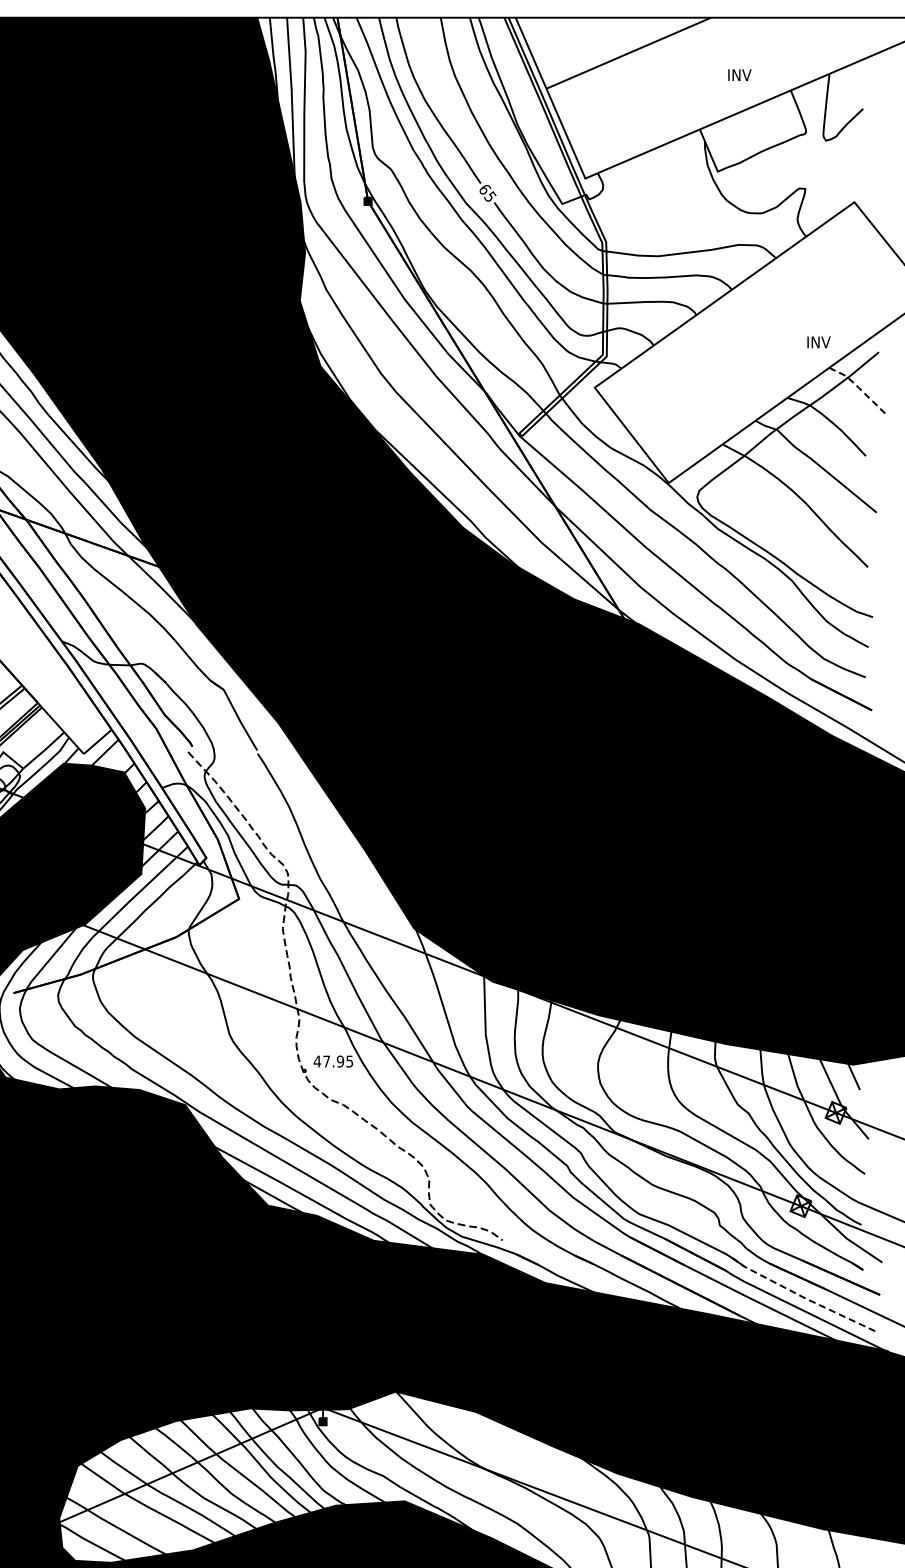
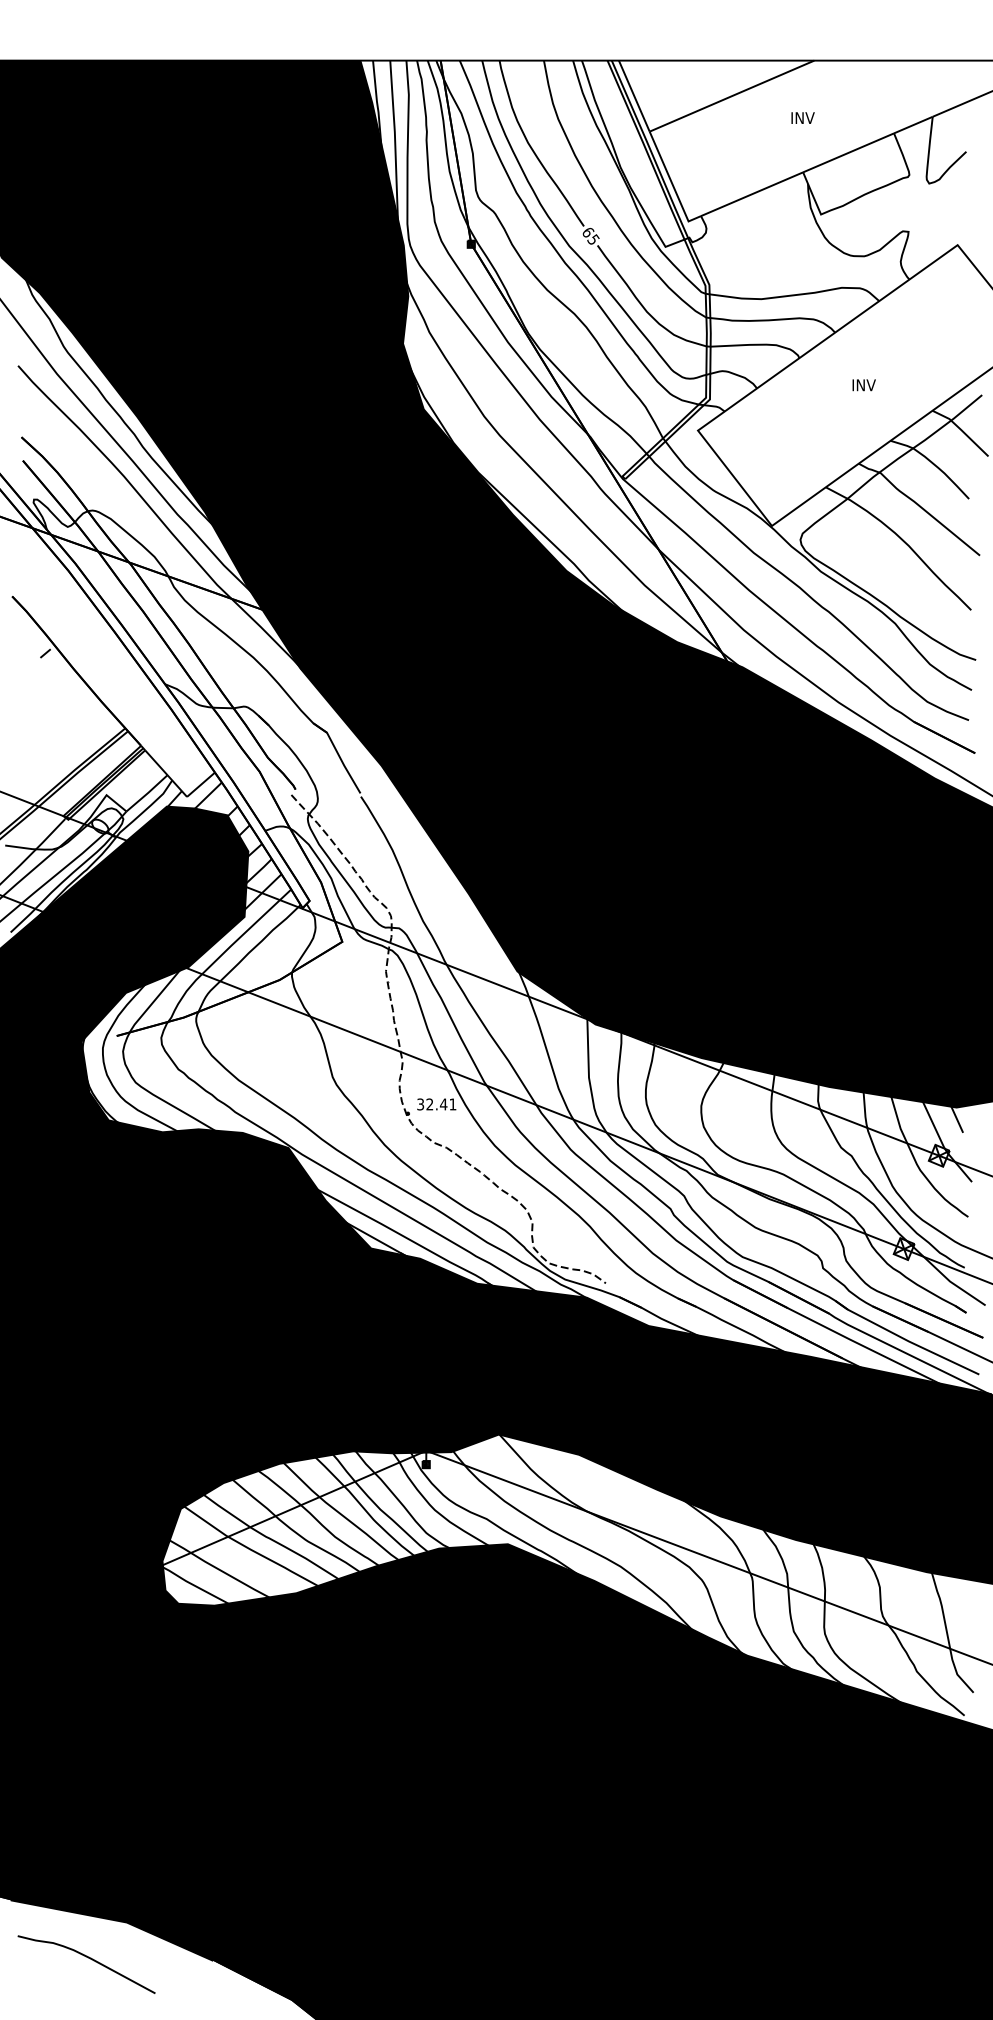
text: (739, 74) -> (802, 117), moved
text: (818, 342) -> (863, 385), moved
line: (858, 387) -> (961, 430), dashed -> solid
text: (333, 1061) -> (436, 1104), 47.95 -> 32.41
line: (803, 1297) -> (906, 1340), dashed -> solid

